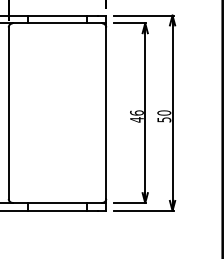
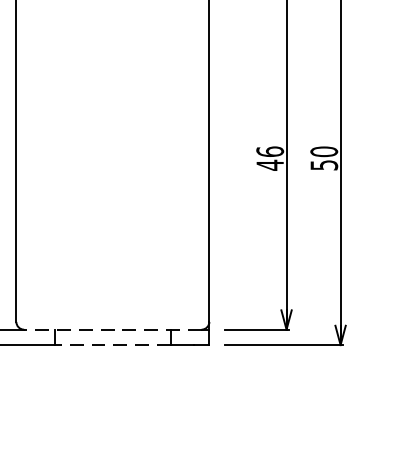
line: (57, 202) -> (112, 328), solid -> dashed
line: (57, 210) -> (112, 344), solid -> dashed

